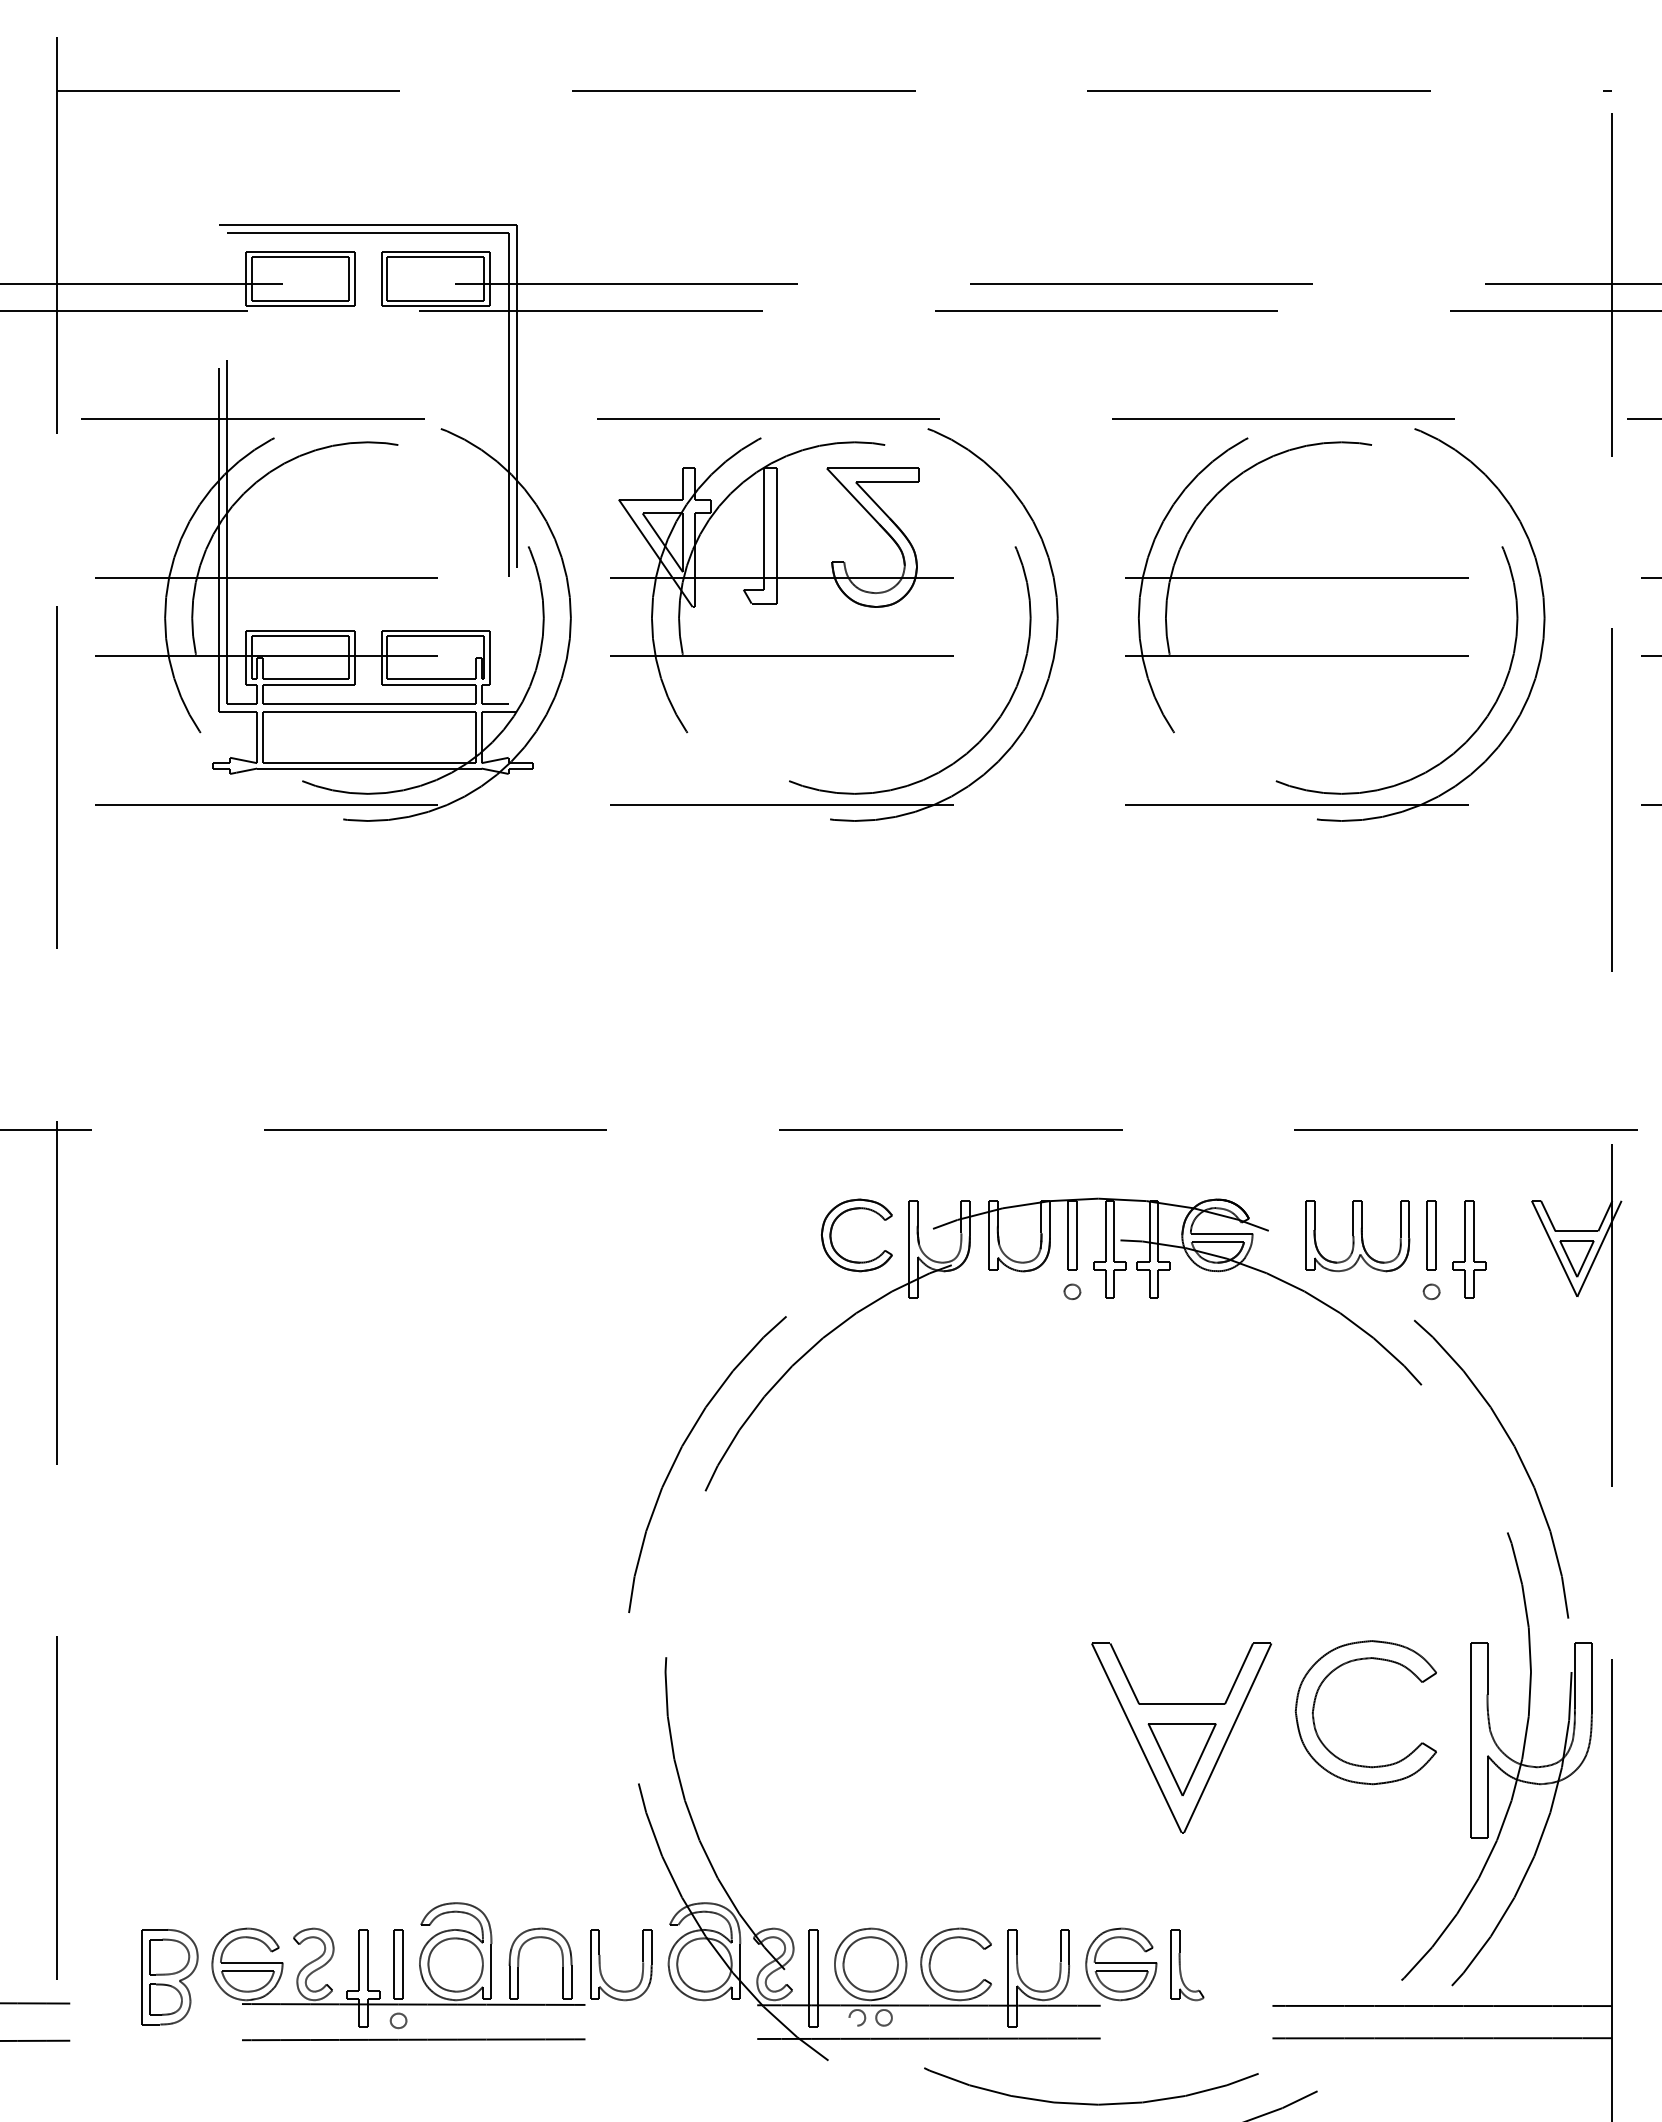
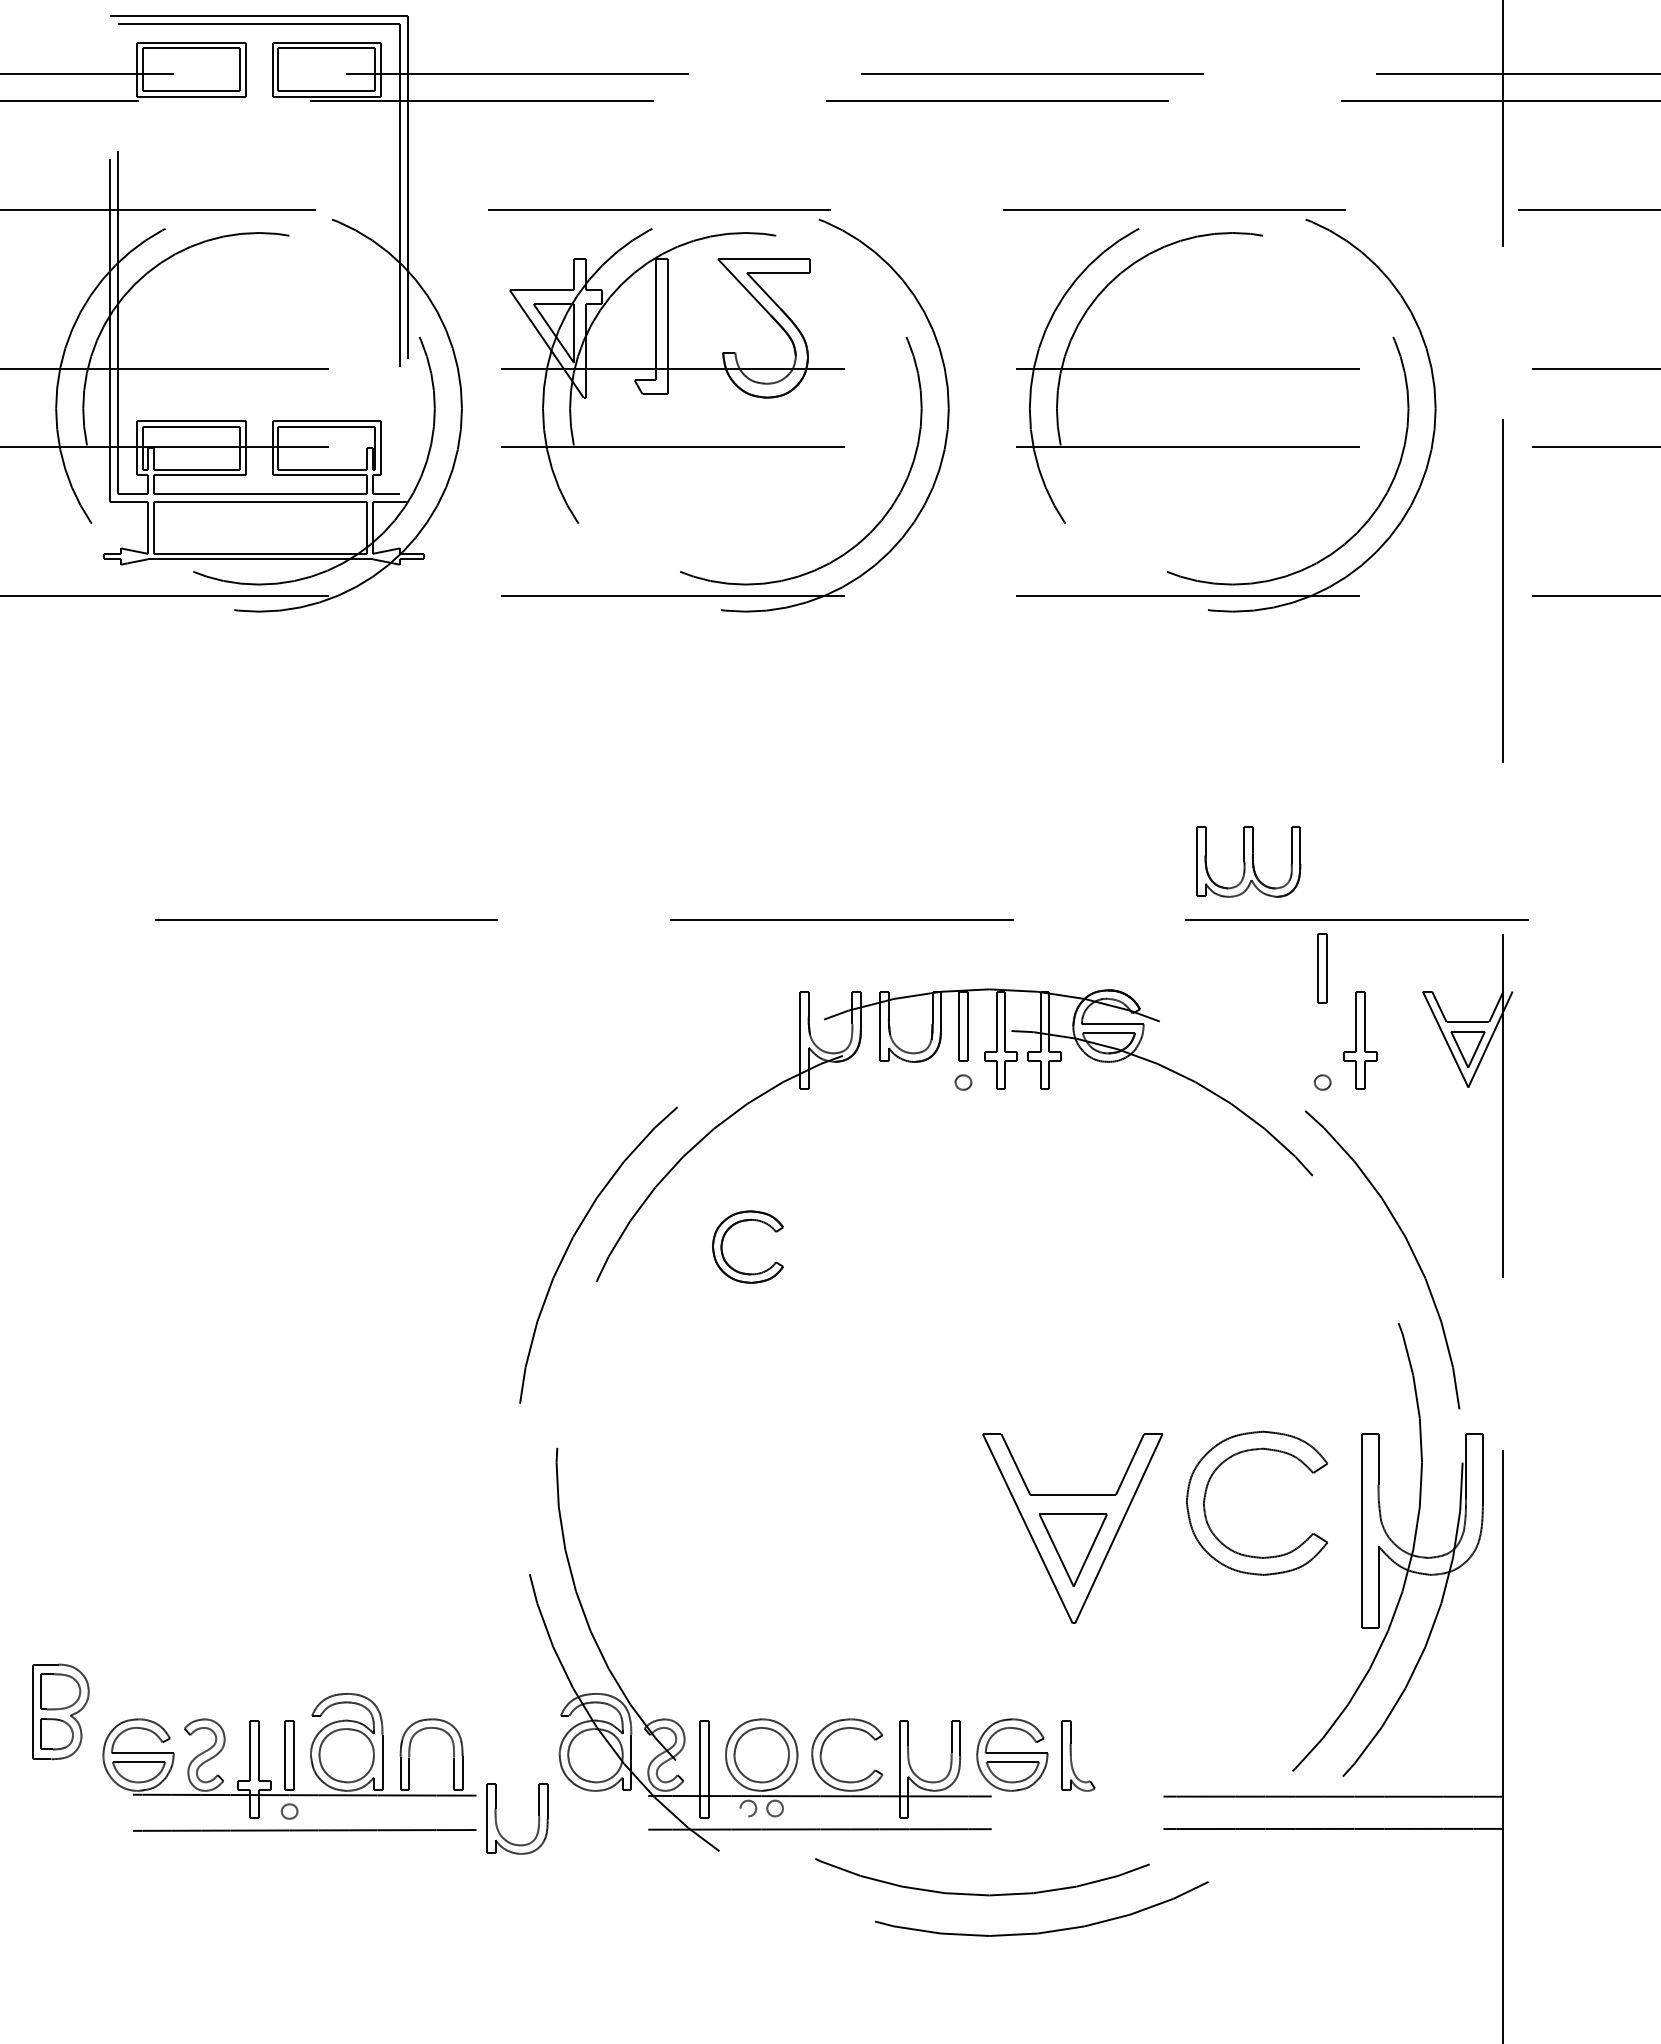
part: (832, 1230) -> (723, 1242), moved
part: (1431, 1235) -> (1322, 968), moved
part: (1357, 1236) -> (1248, 862), moved
part: (601, 1970) -> (497, 1824), moved
part: (169, 1977) -> (60, 1712), moved

